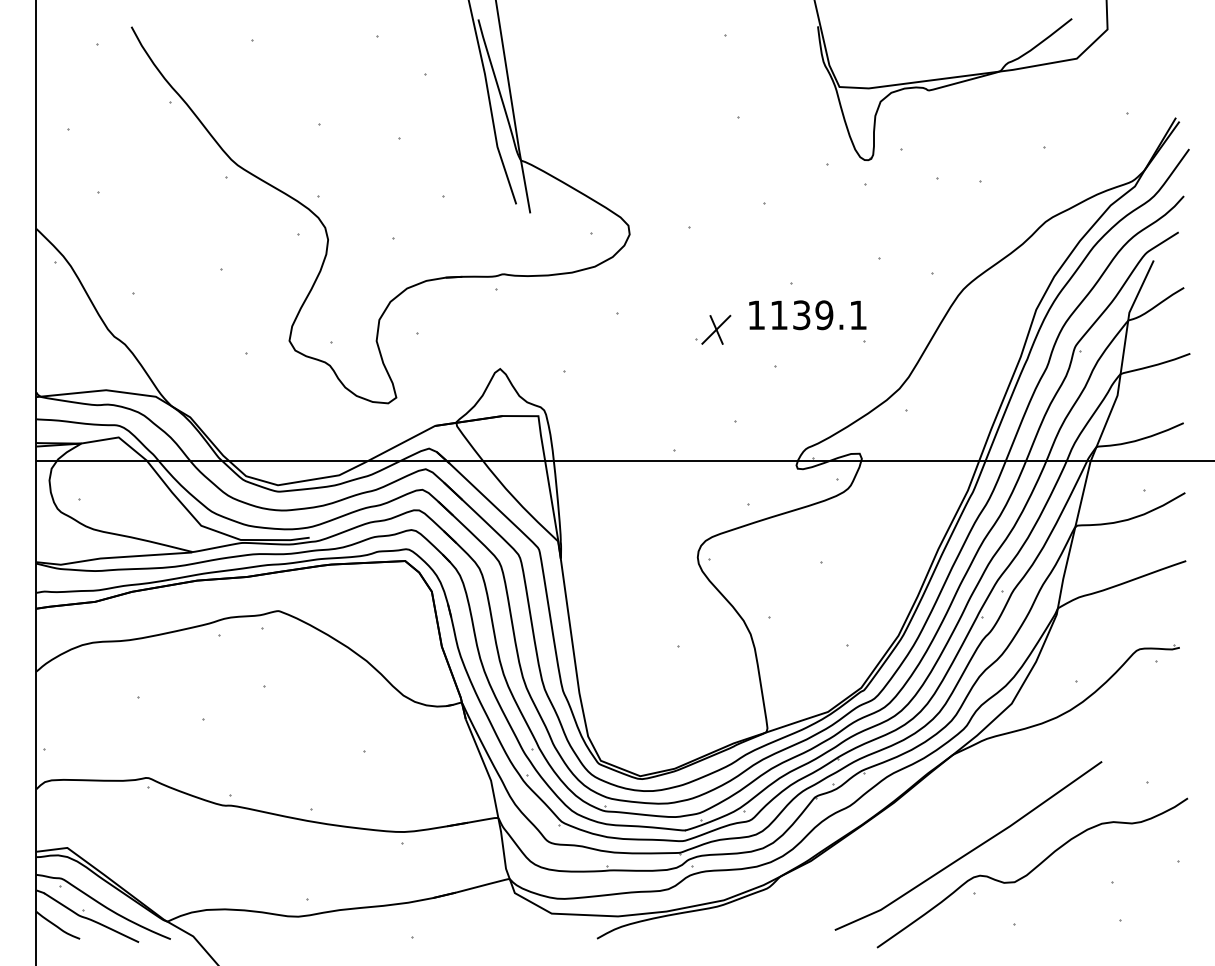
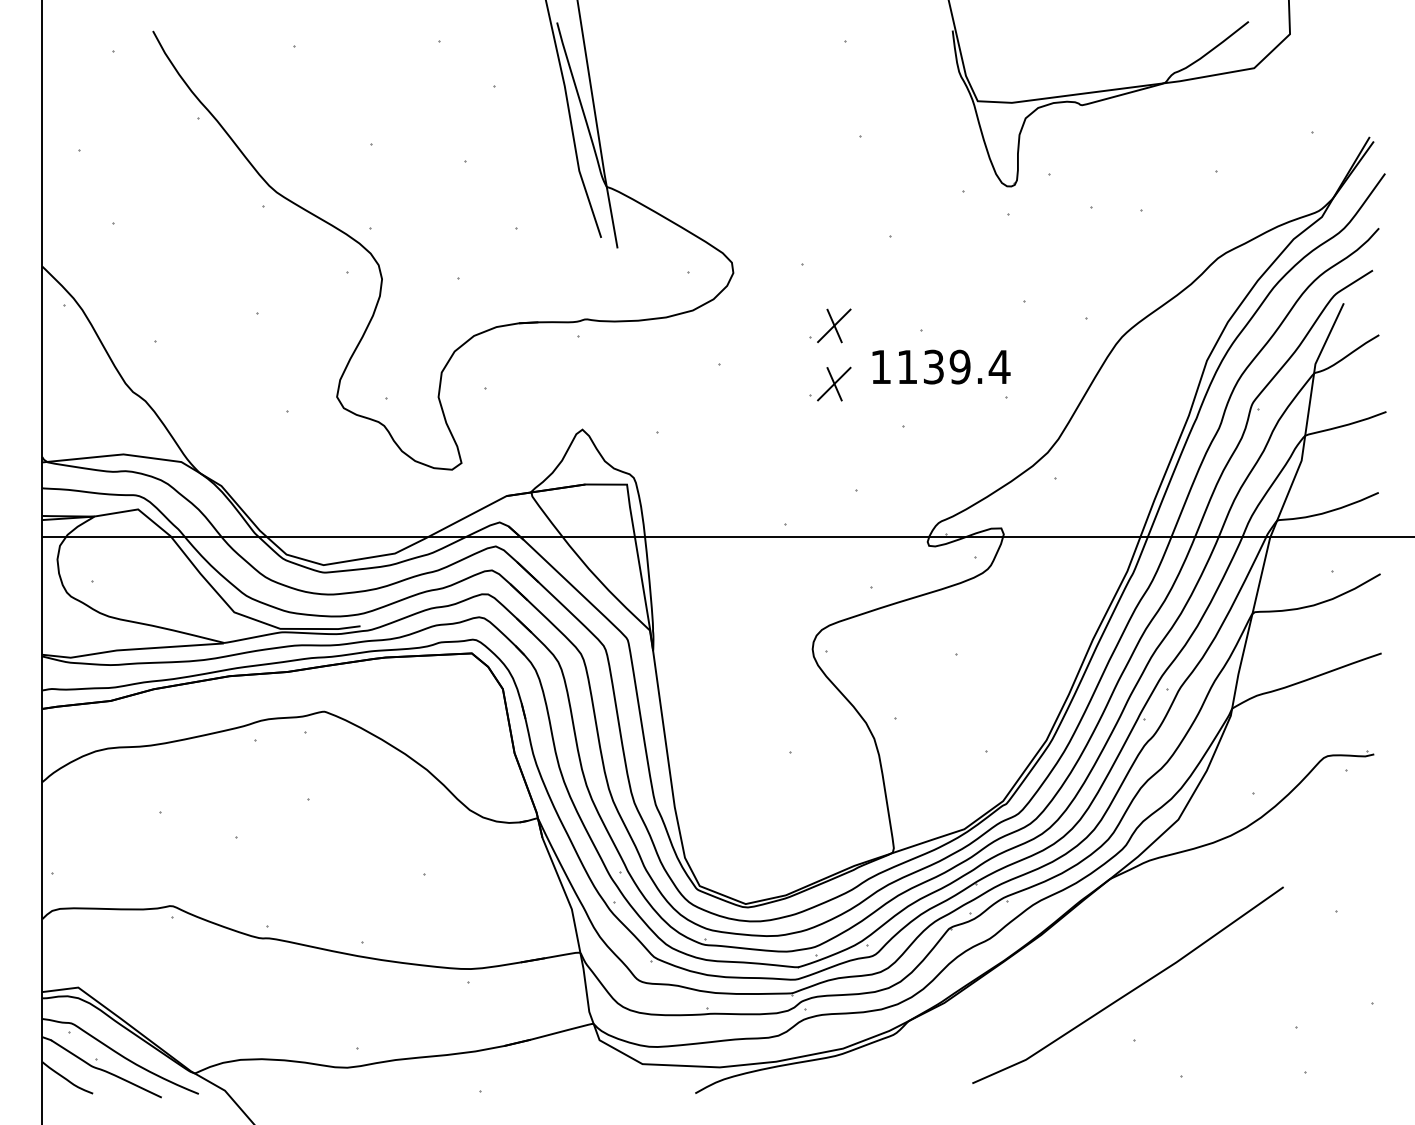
part: (713, 279) -> (830, 325), added
text: (857, 314) -> (998, 366), 1139.1 -> 1139.4
curve: (1032, 871) -> (1202, 1015), removed

